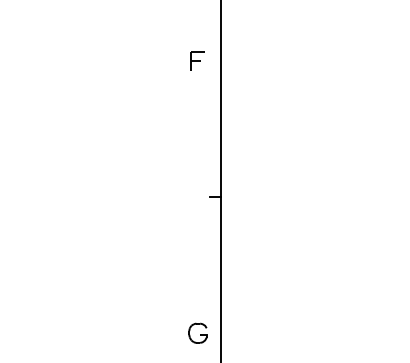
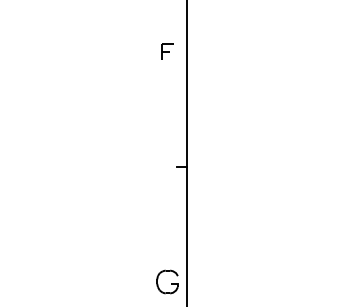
part: (197, 332) -> (167, 281), size x1.4

